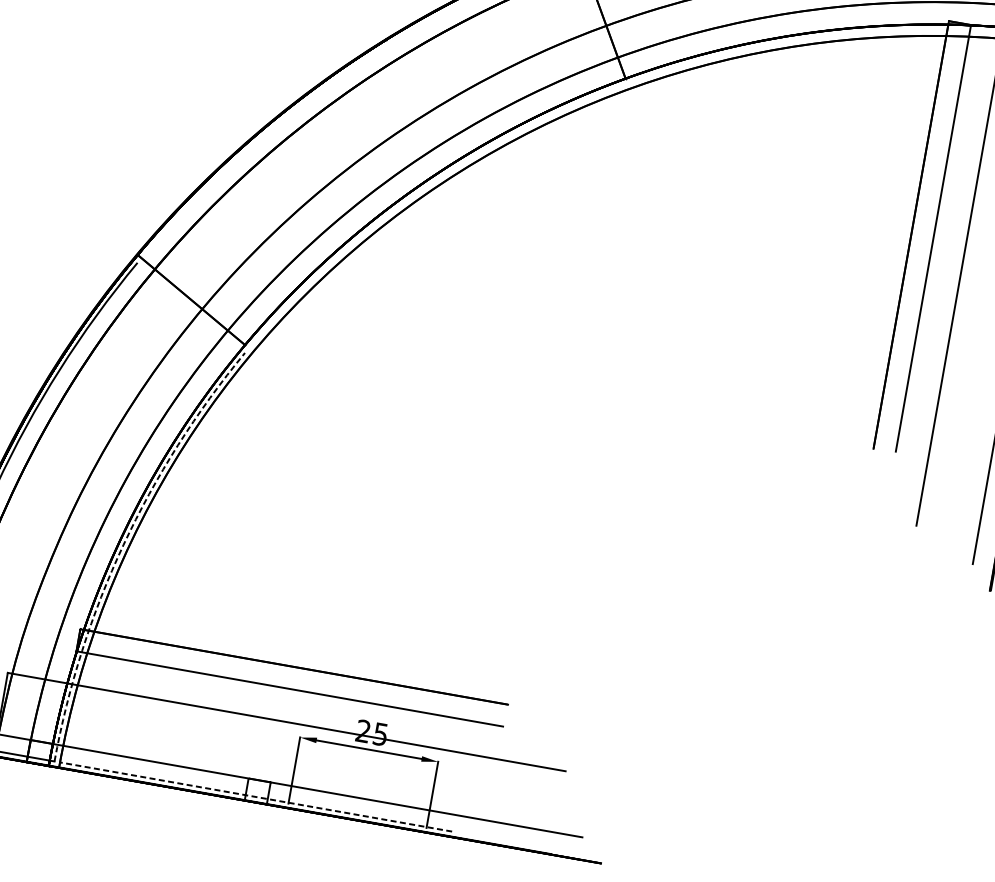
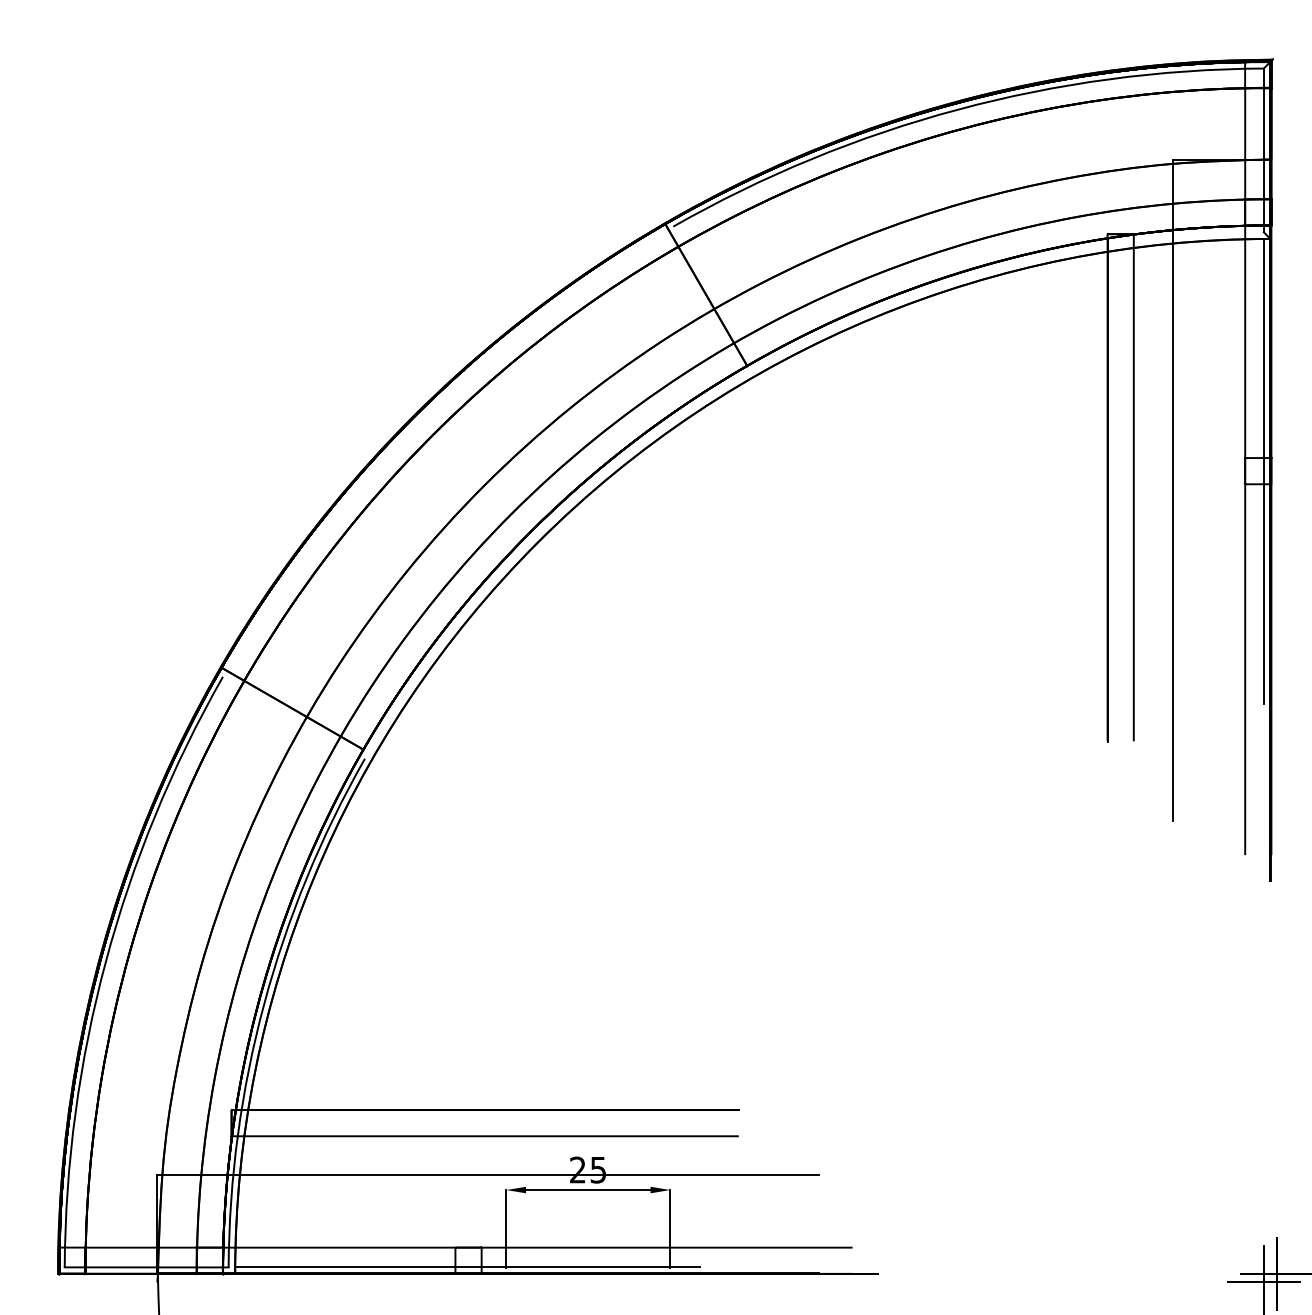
arc: (123, 545) -> (264, 1004), dashed -> solid
line: (255, 797) -> (467, 1267), dashed -> solid

